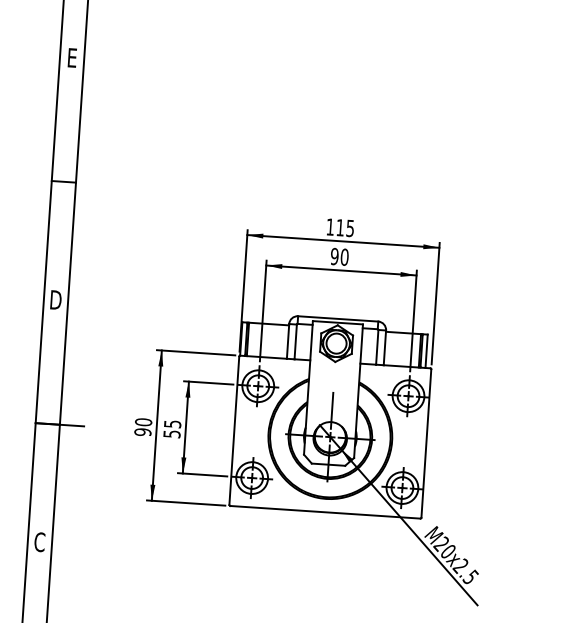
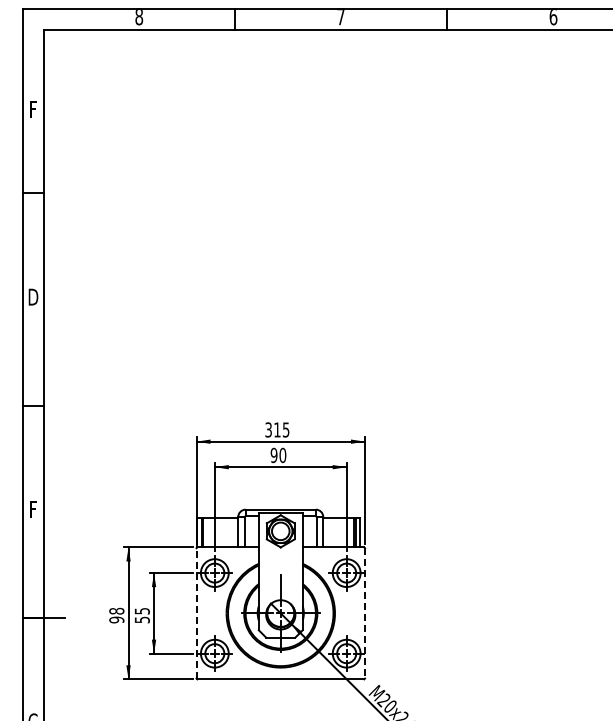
text: (72, 57) -> (33, 296), E -> D
text: (330, 226) -> (268, 429), 115 -> 315
text: (55, 299) -> (32, 509), D -> F
text: (143, 421) -> (116, 610), 90 -> 98
line: (234, 429) -> (196, 612), solid -> dashed
line: (426, 443) -> (365, 613), solid -> dashed

